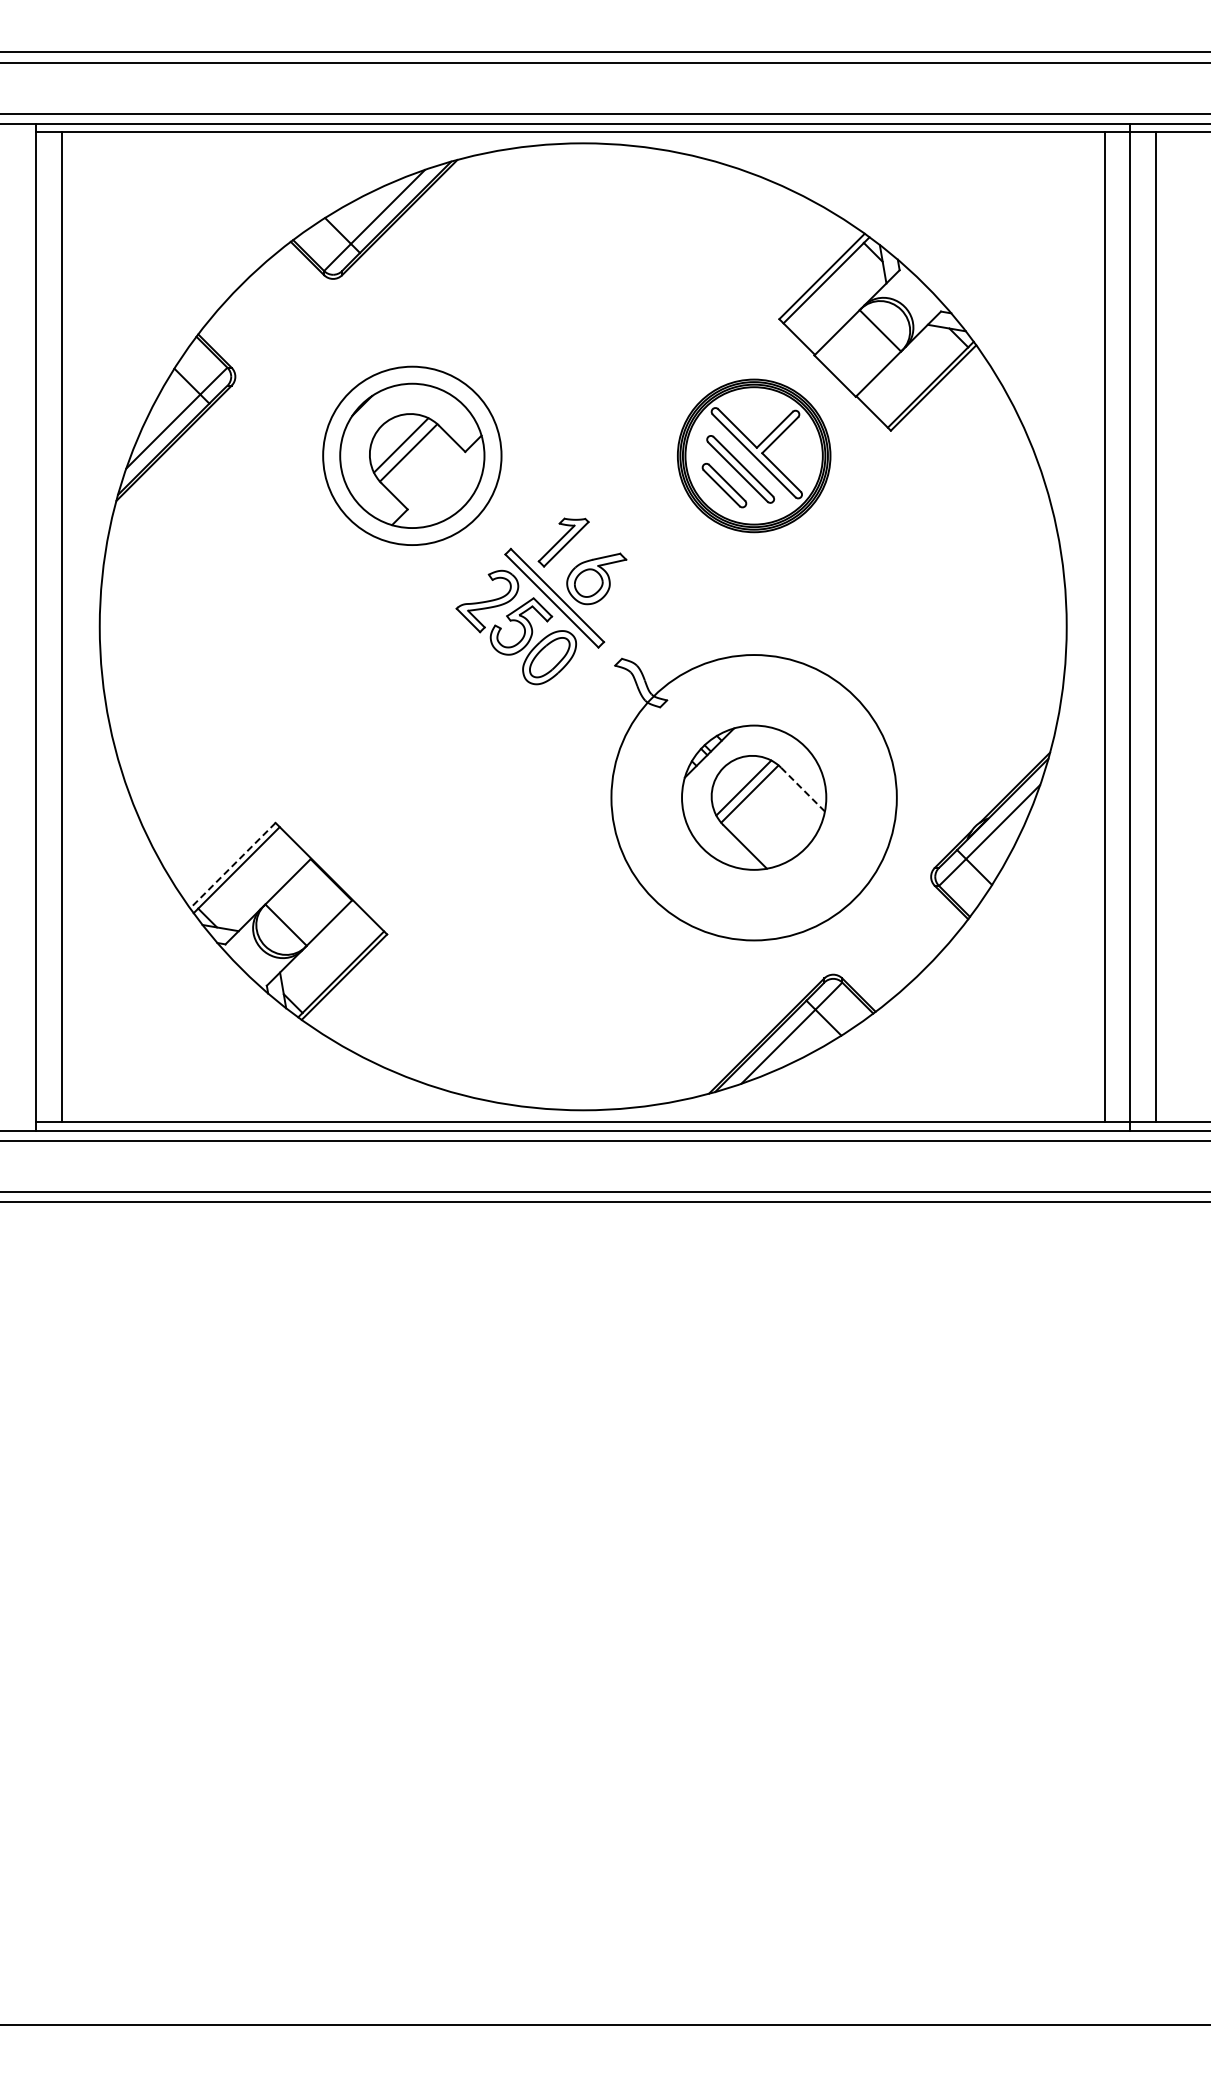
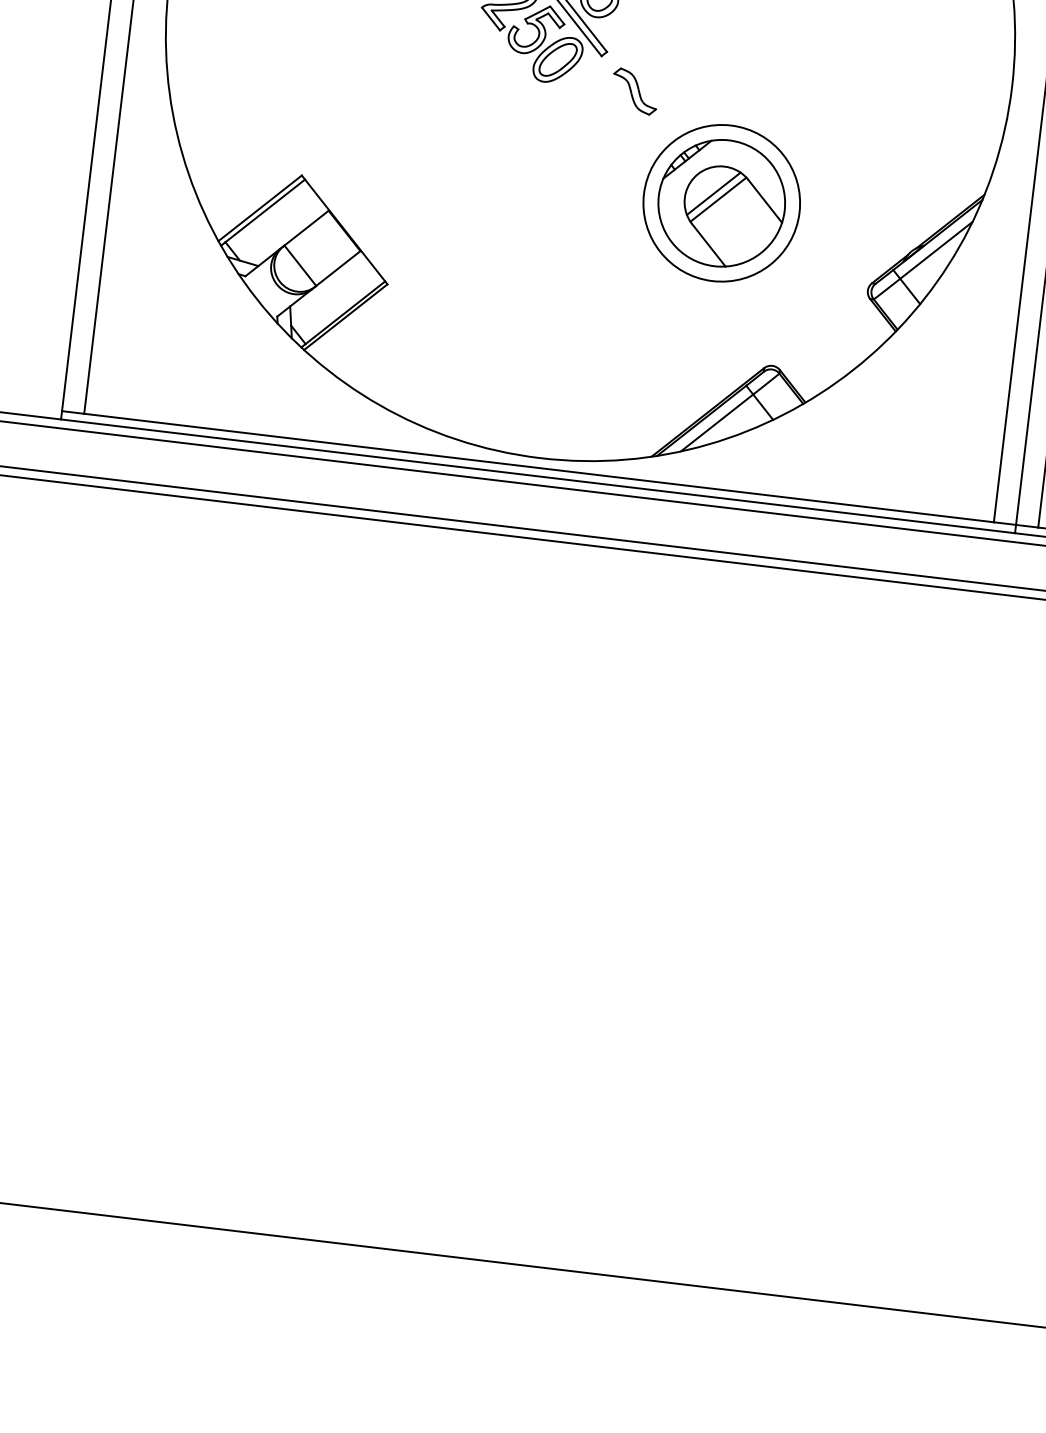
line: (803, 789) -> (765, 201), dashed -> solid
circle: (753, 797) -> (721, 203), size x0.62
line: (232, 865) -> (259, 208), dashed -> solid

